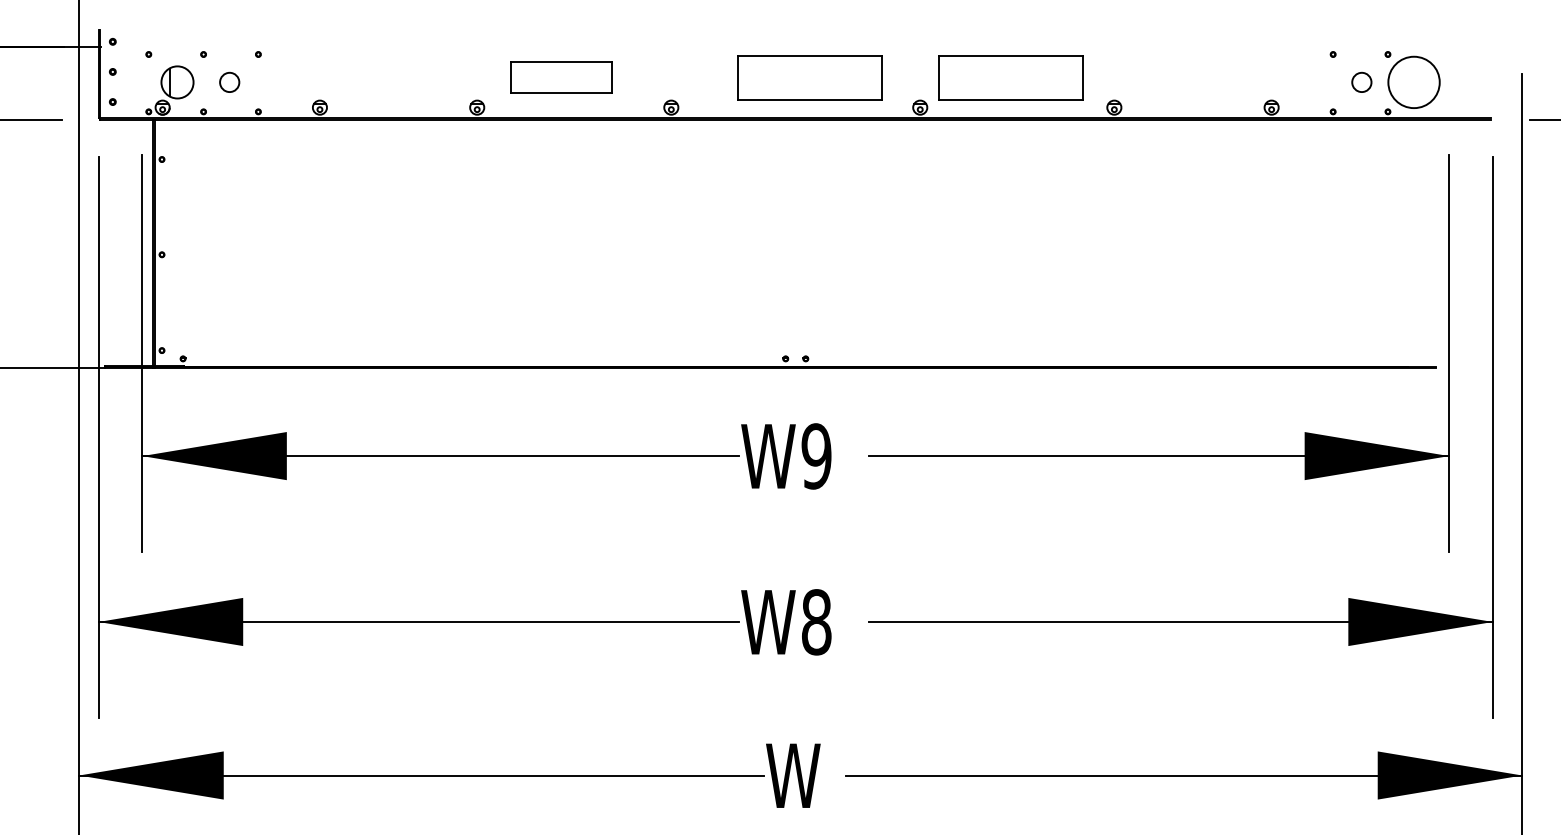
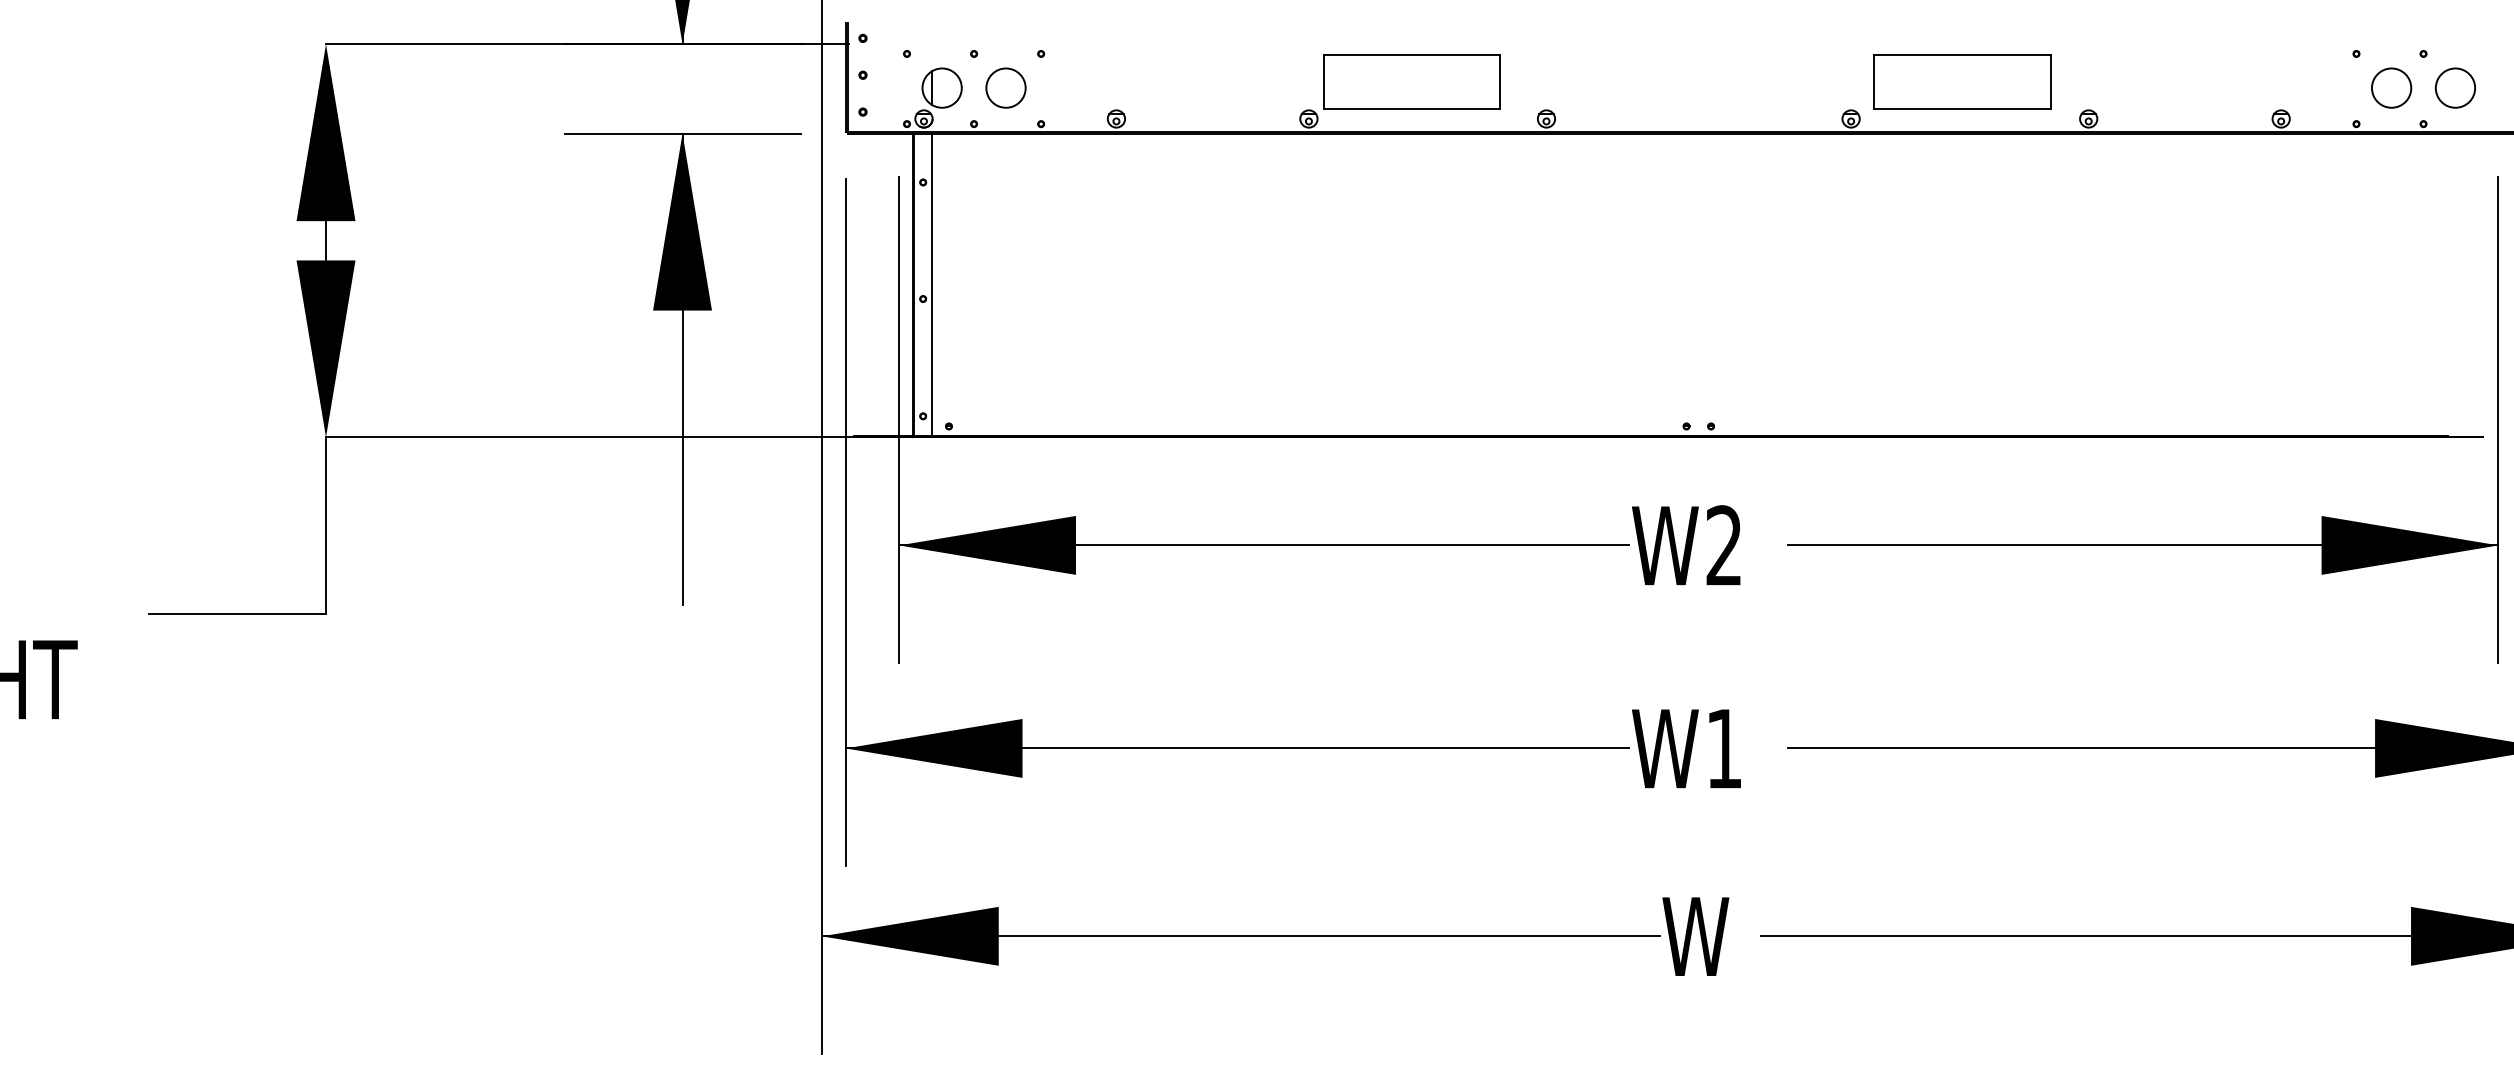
part: (561, 77) -> (1411, 81), size x1.43
part: (810, 77) -> (1716, 81), removed
circle: (229, 81) -> (1005, 87), size x1.67
circle: (1361, 81) -> (2391, 87), size x1.67
circle: (1414, 81) -> (2455, 87), size x0.62
line: (169, 242) -> (932, 284), added
text: (816, 456) -> (1724, 545), W9 -> W2
text: (816, 622) -> (1724, 748), W8 -> W1

